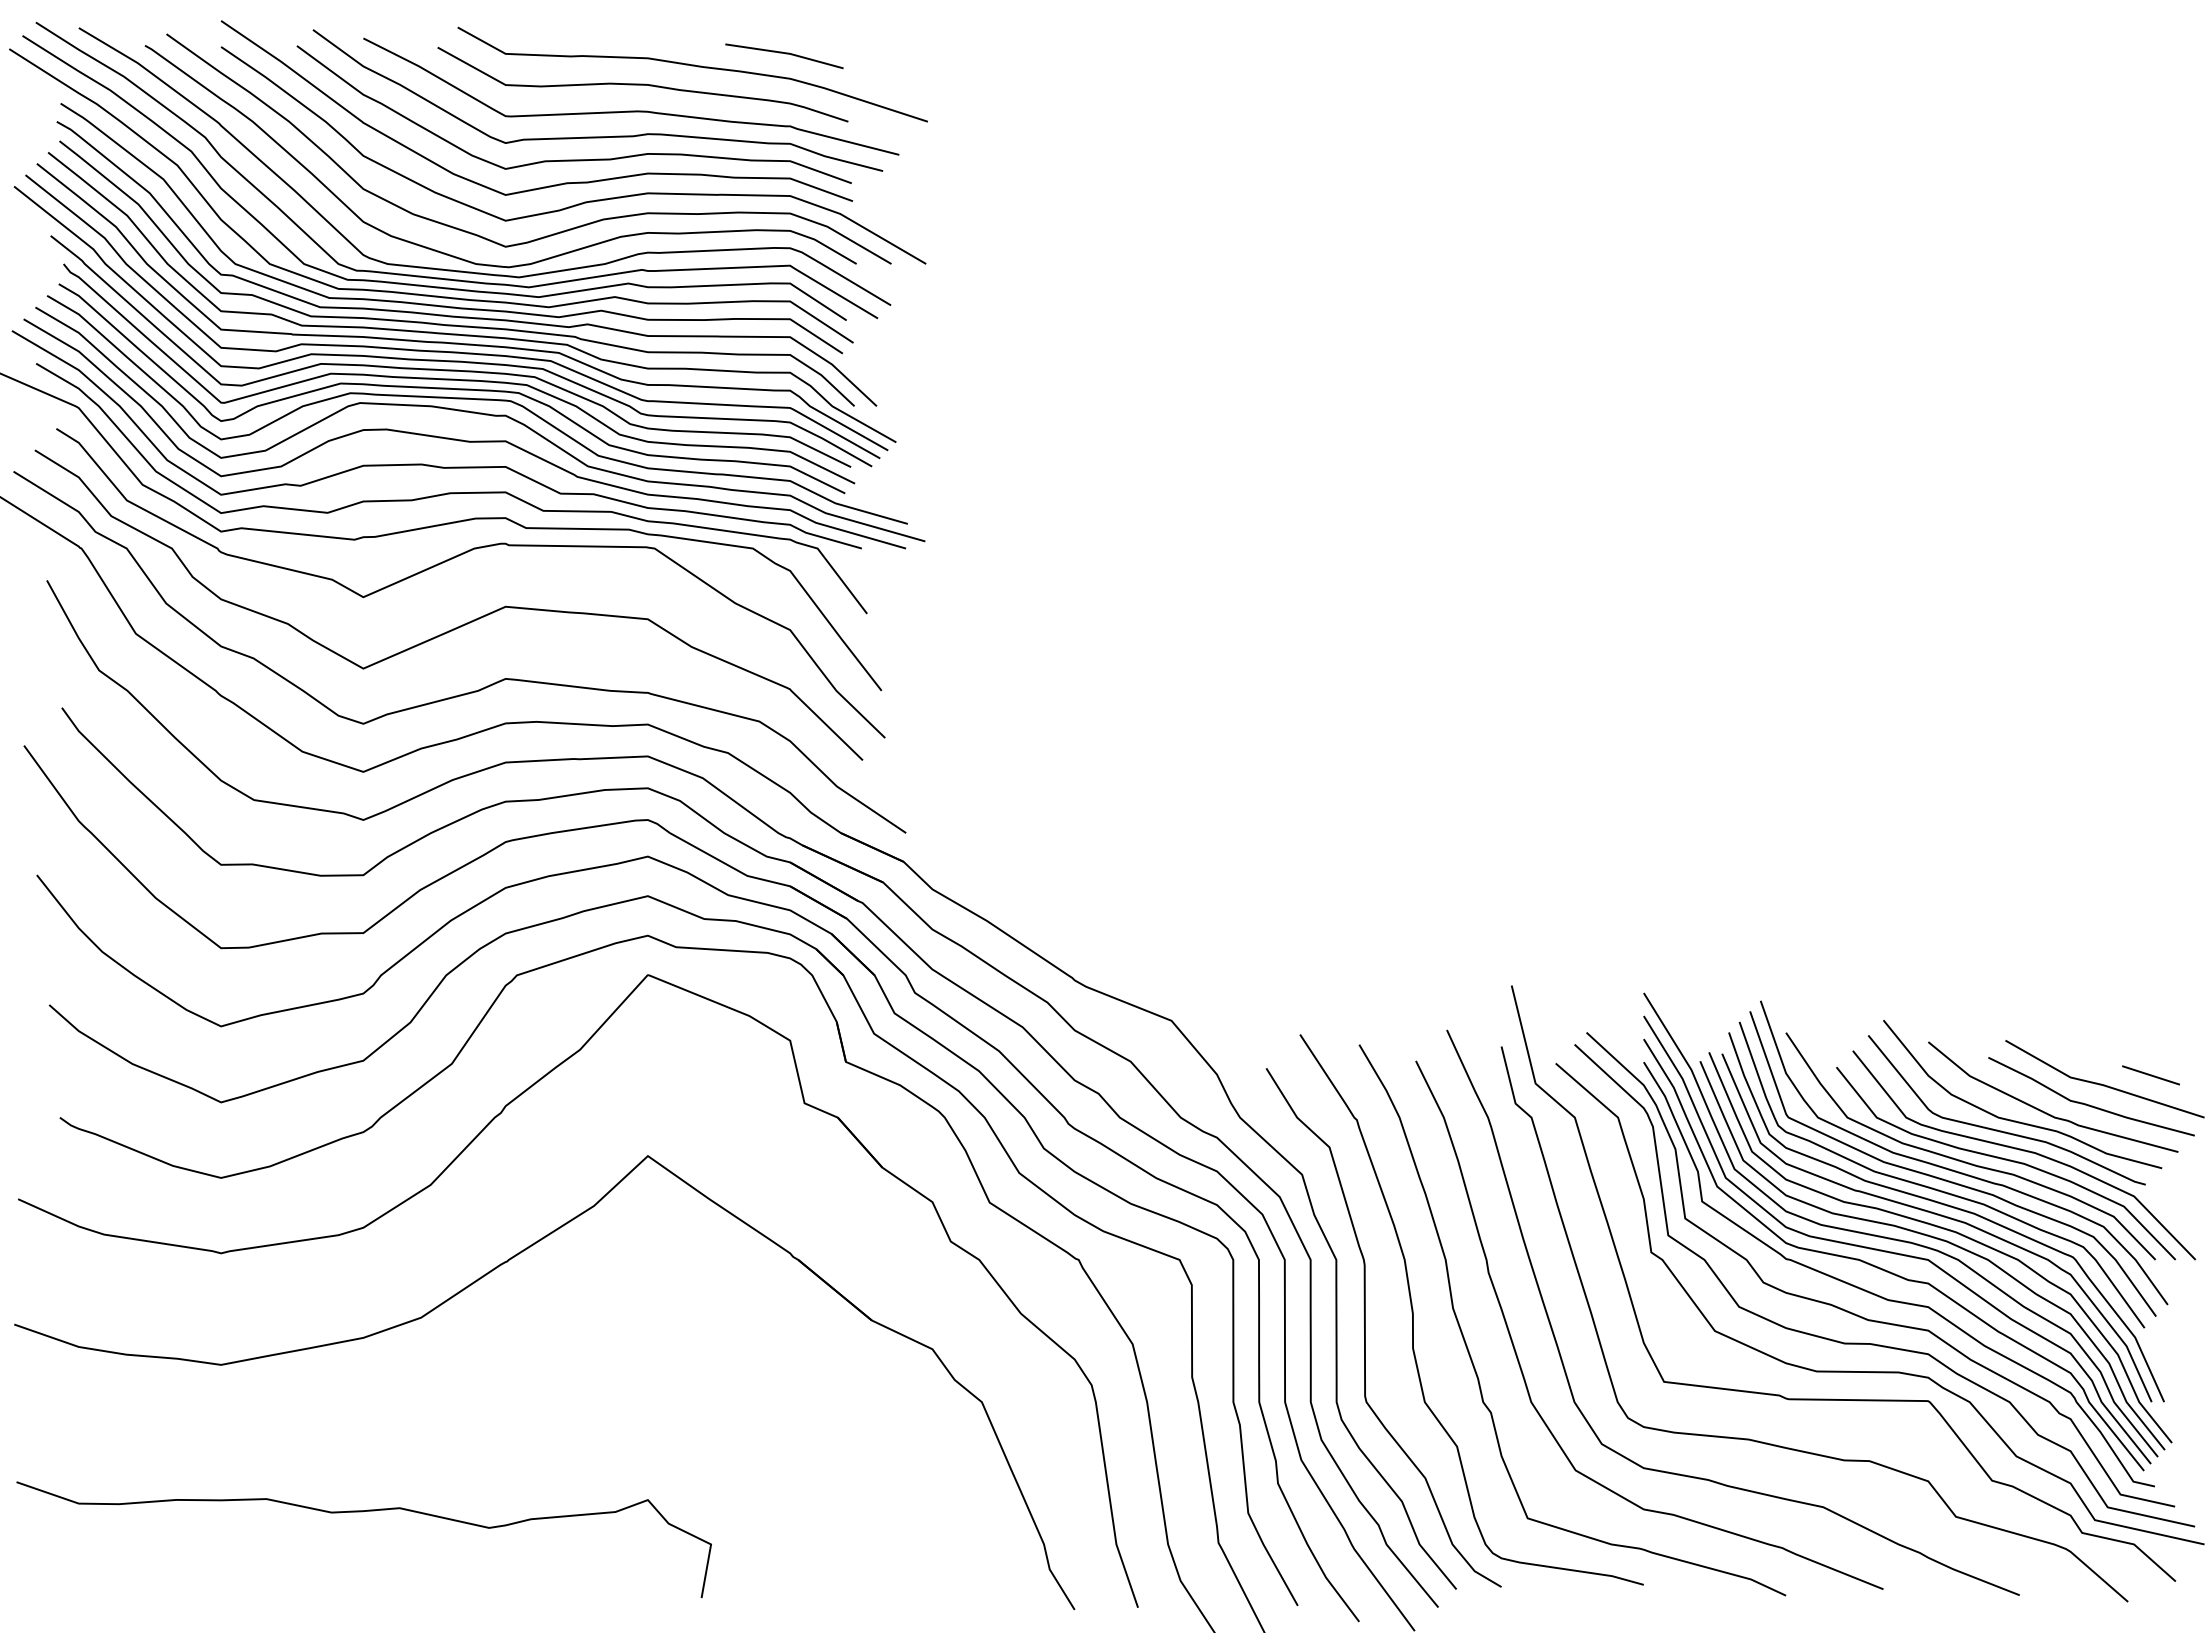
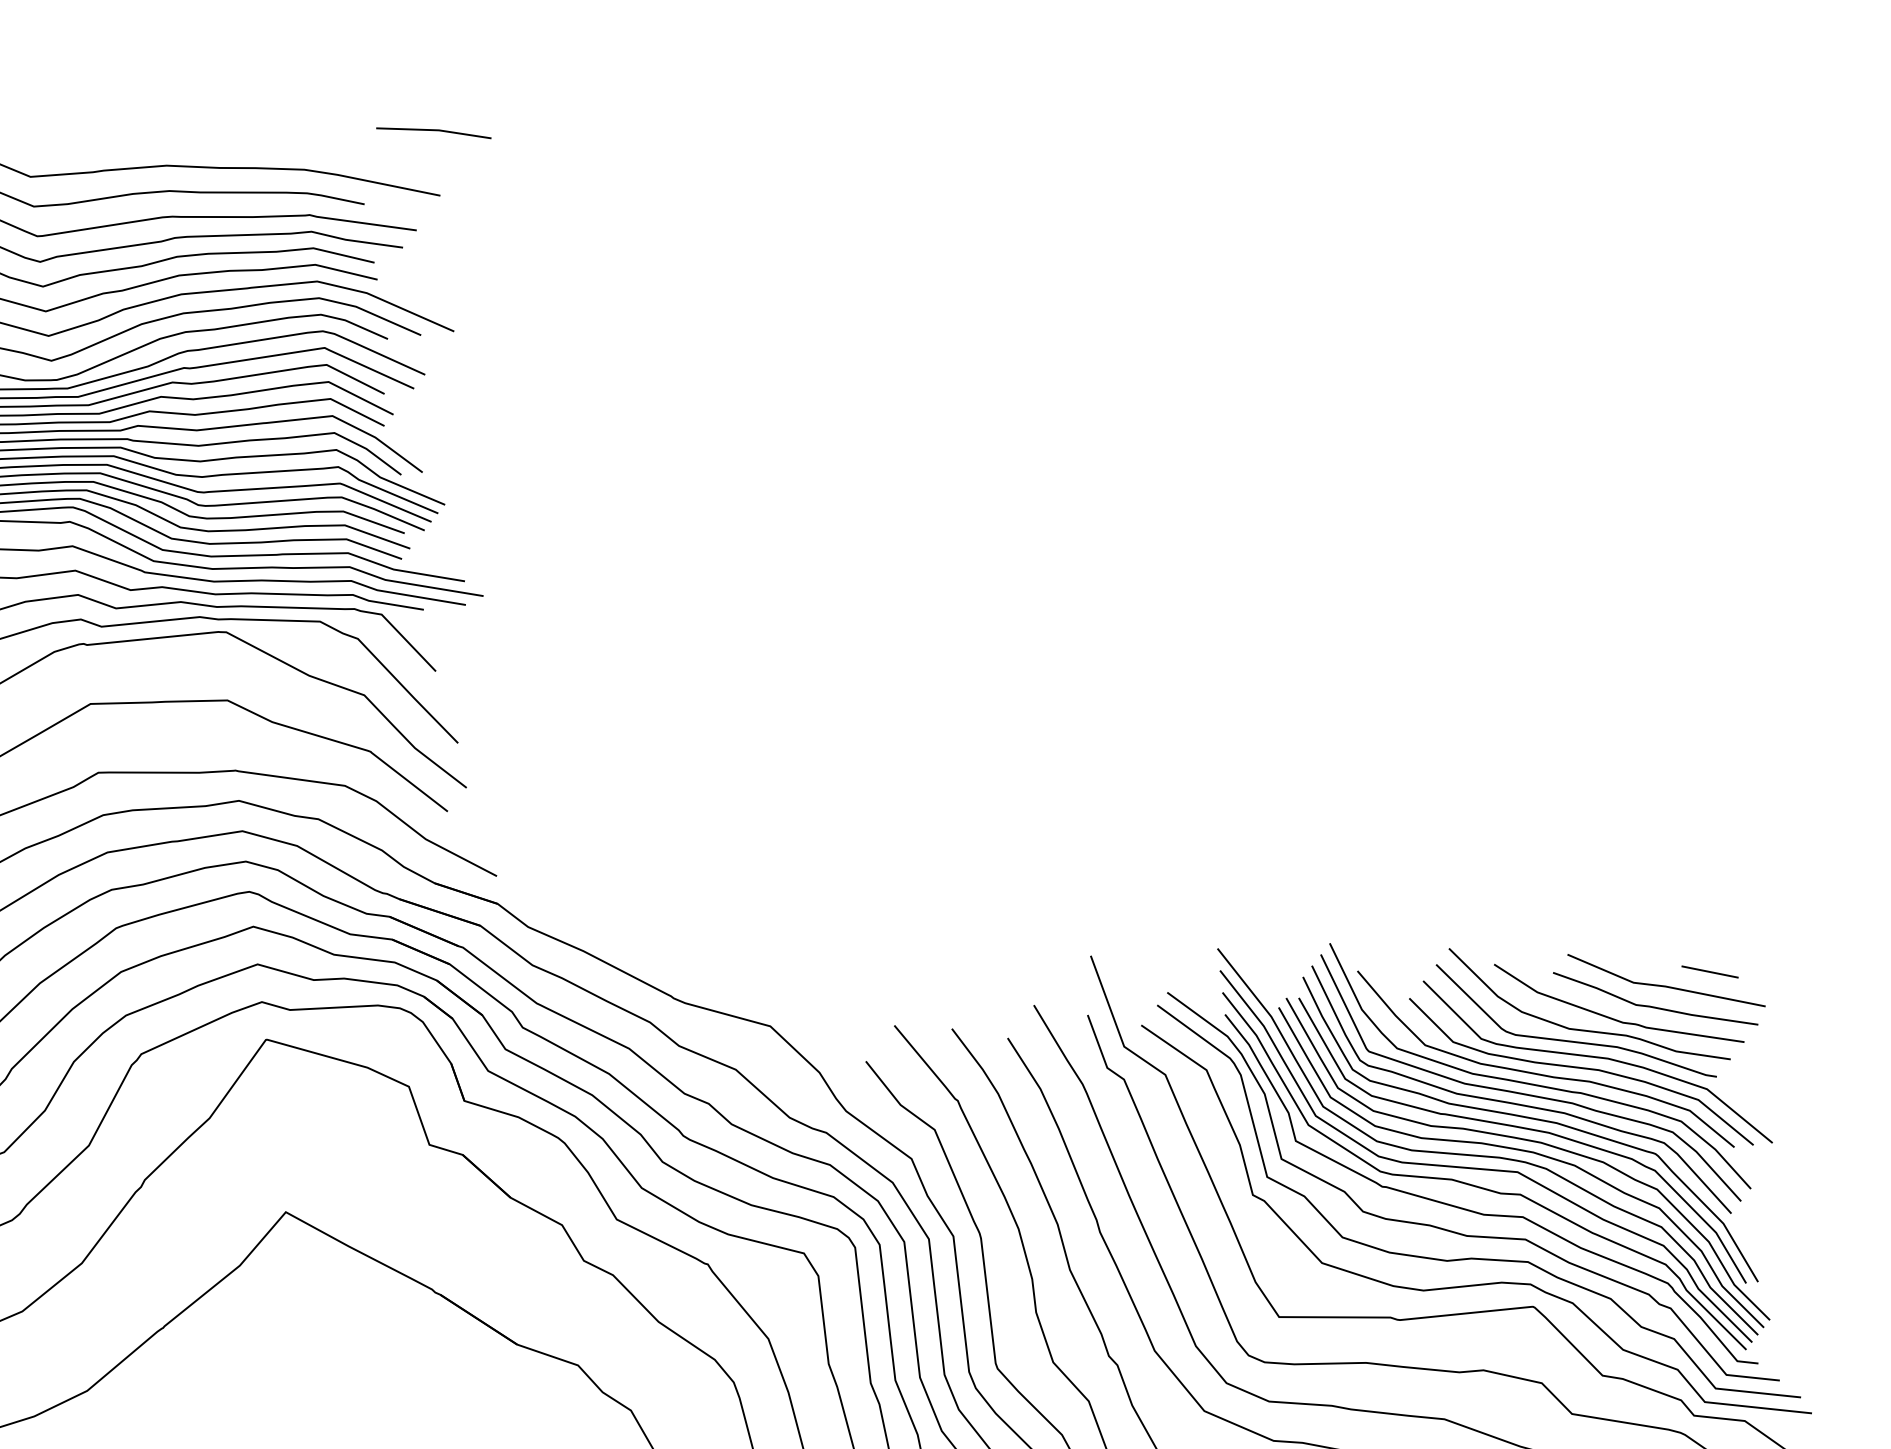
line: (785, 54) -> (434, 131), moved

